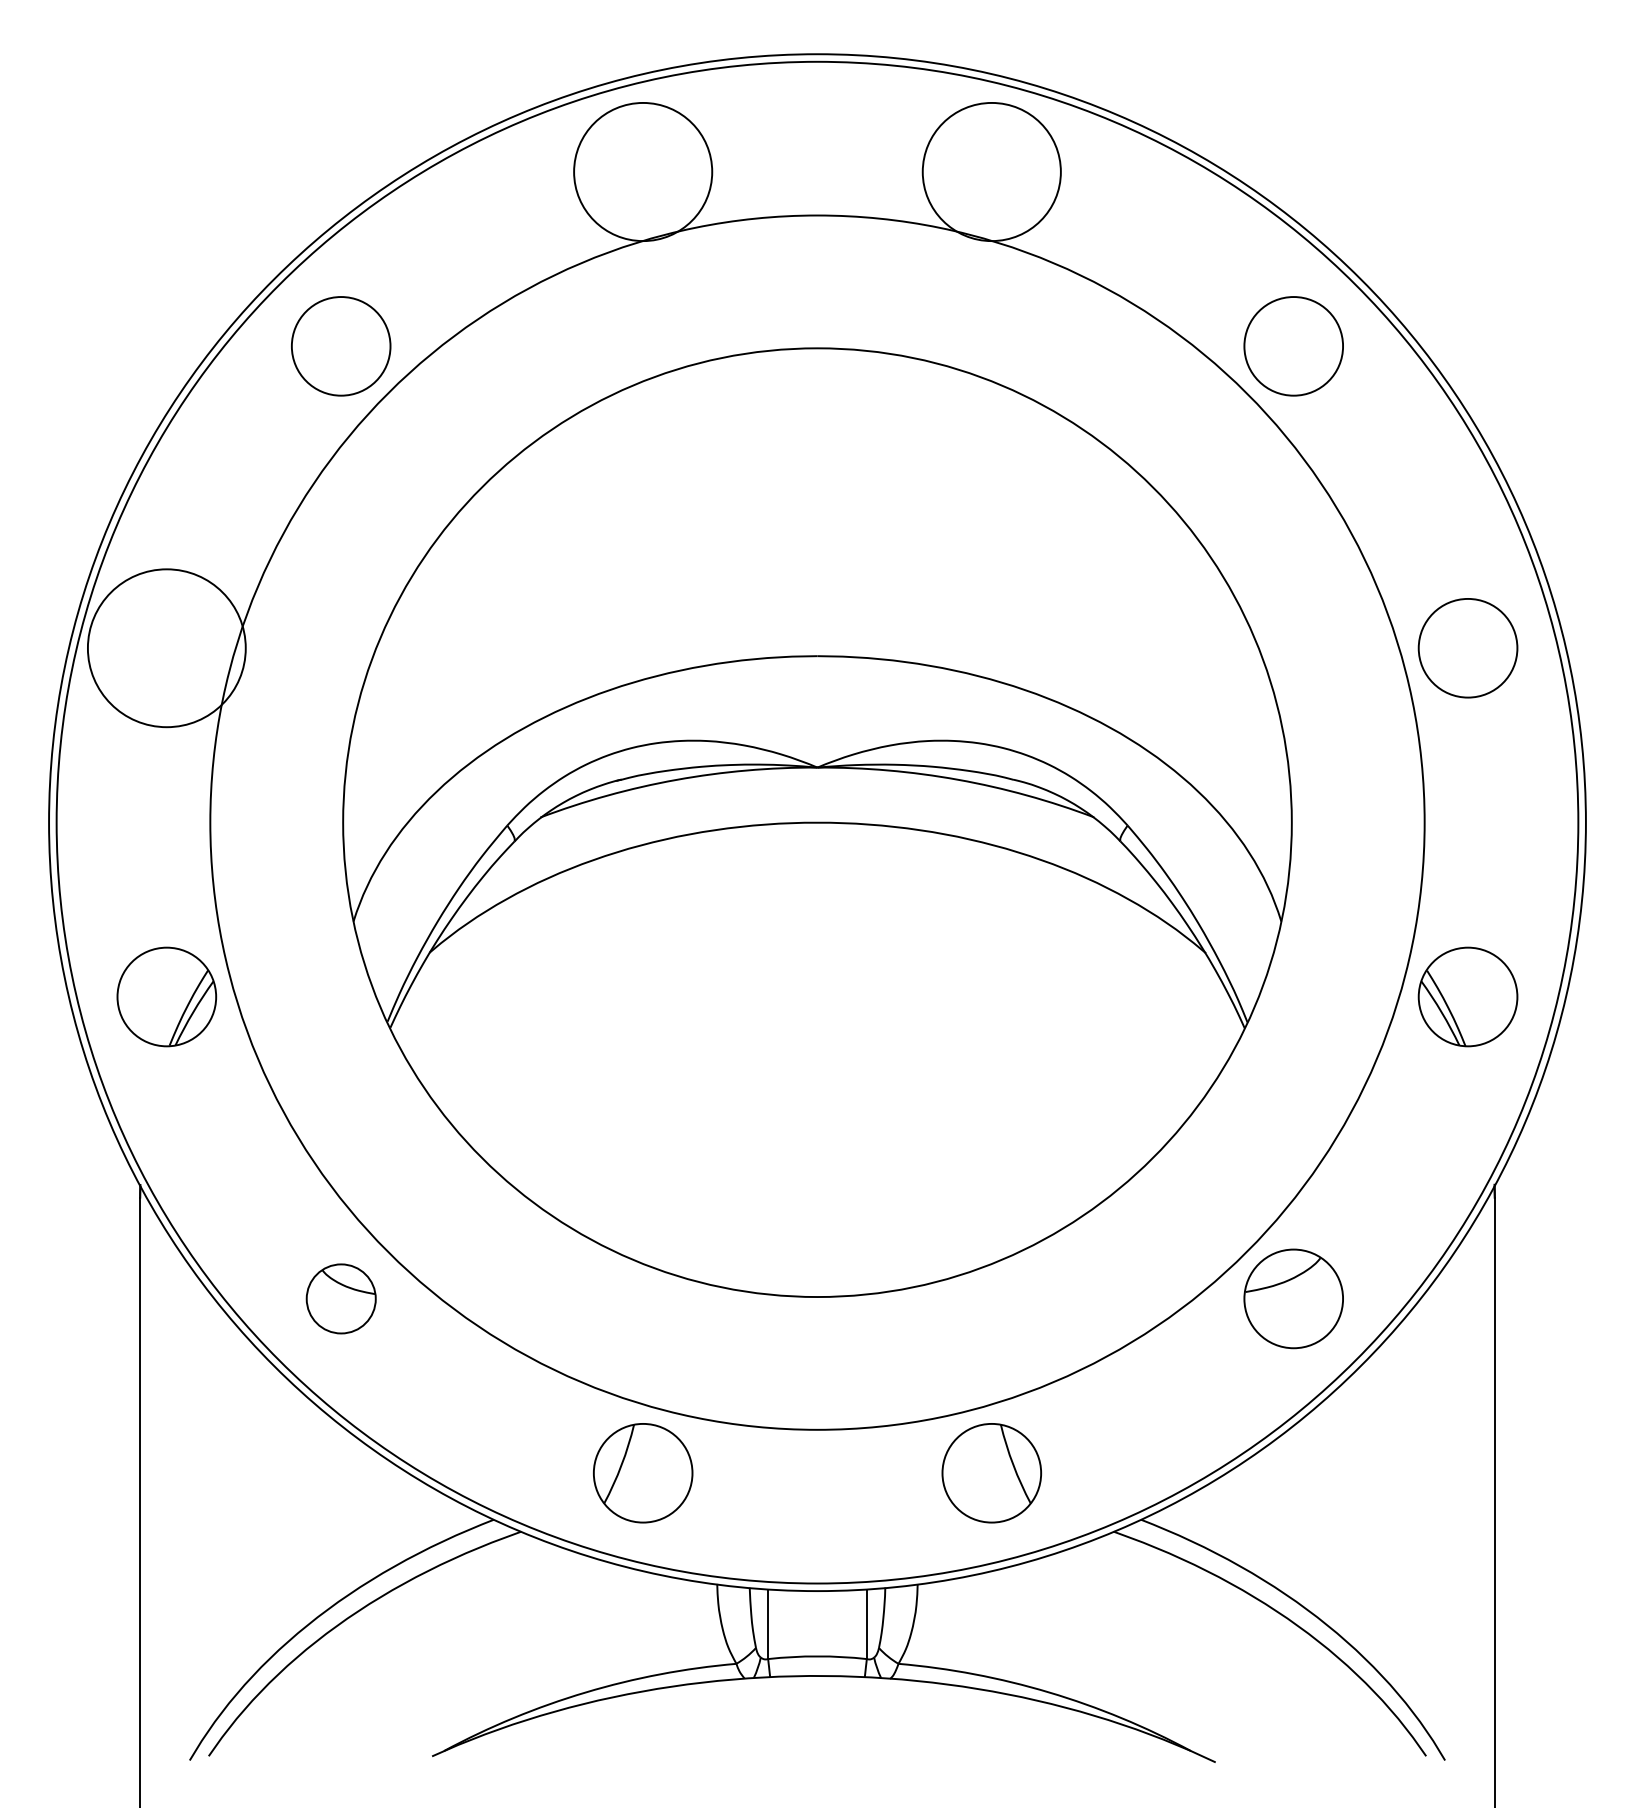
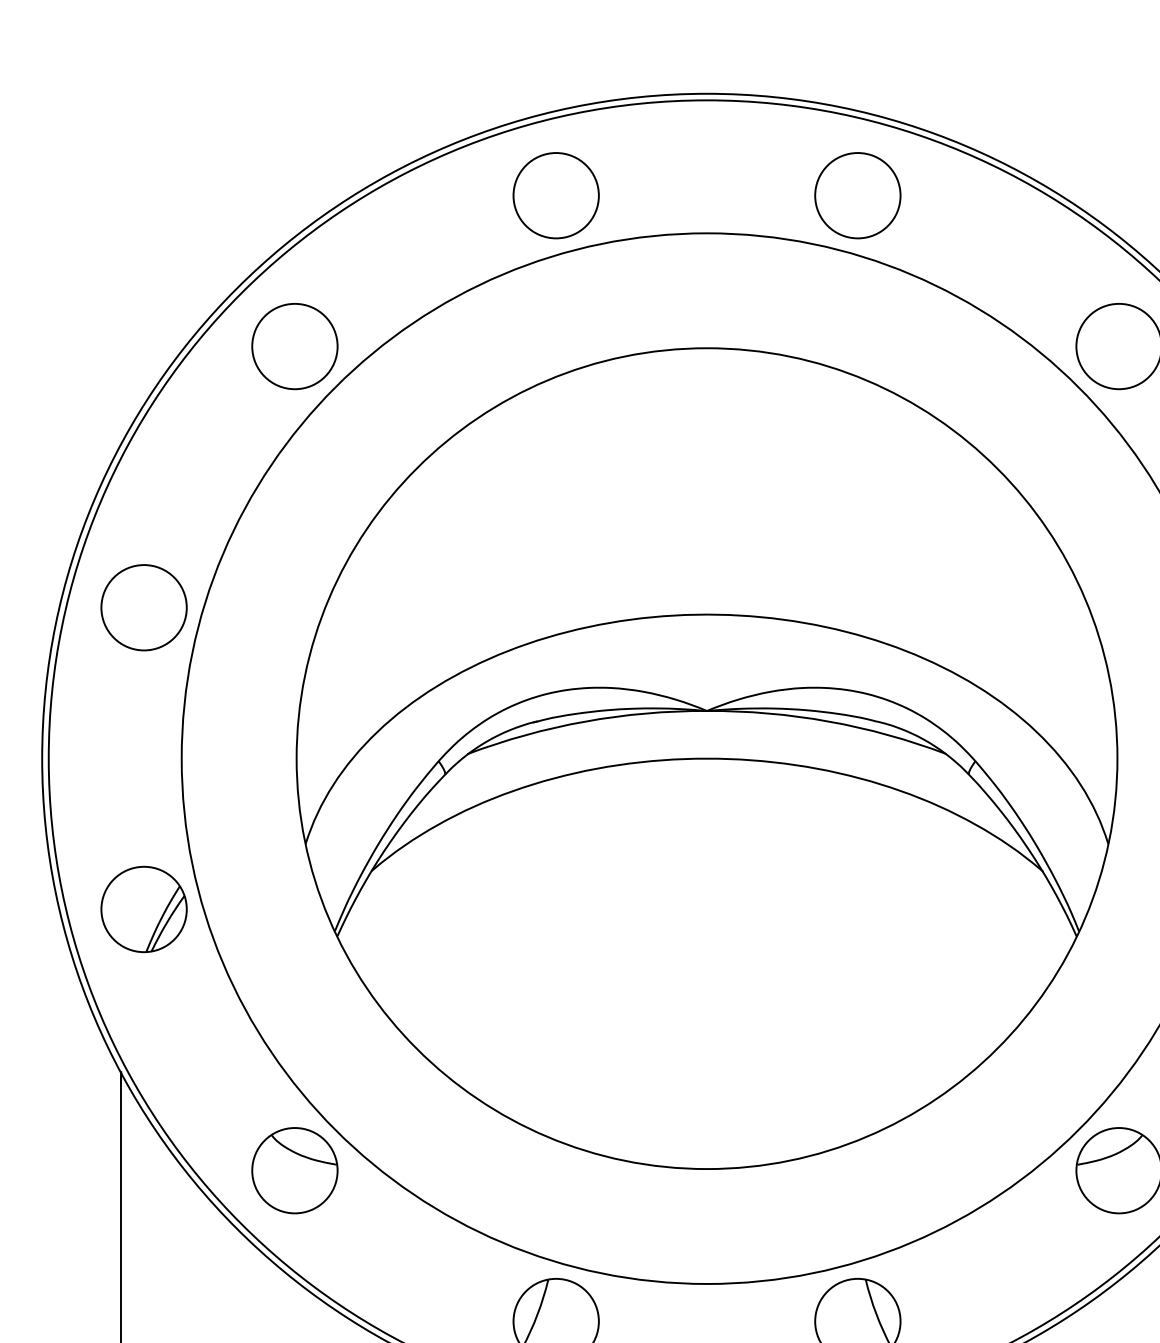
circle: (642, 171) -> (555, 195), size x0.71
circle: (991, 171) -> (857, 195), size x0.71
circle: (166, 647) -> (143, 607), size x0.62
part: (341, 1298) -> (295, 1170), size x1.43

